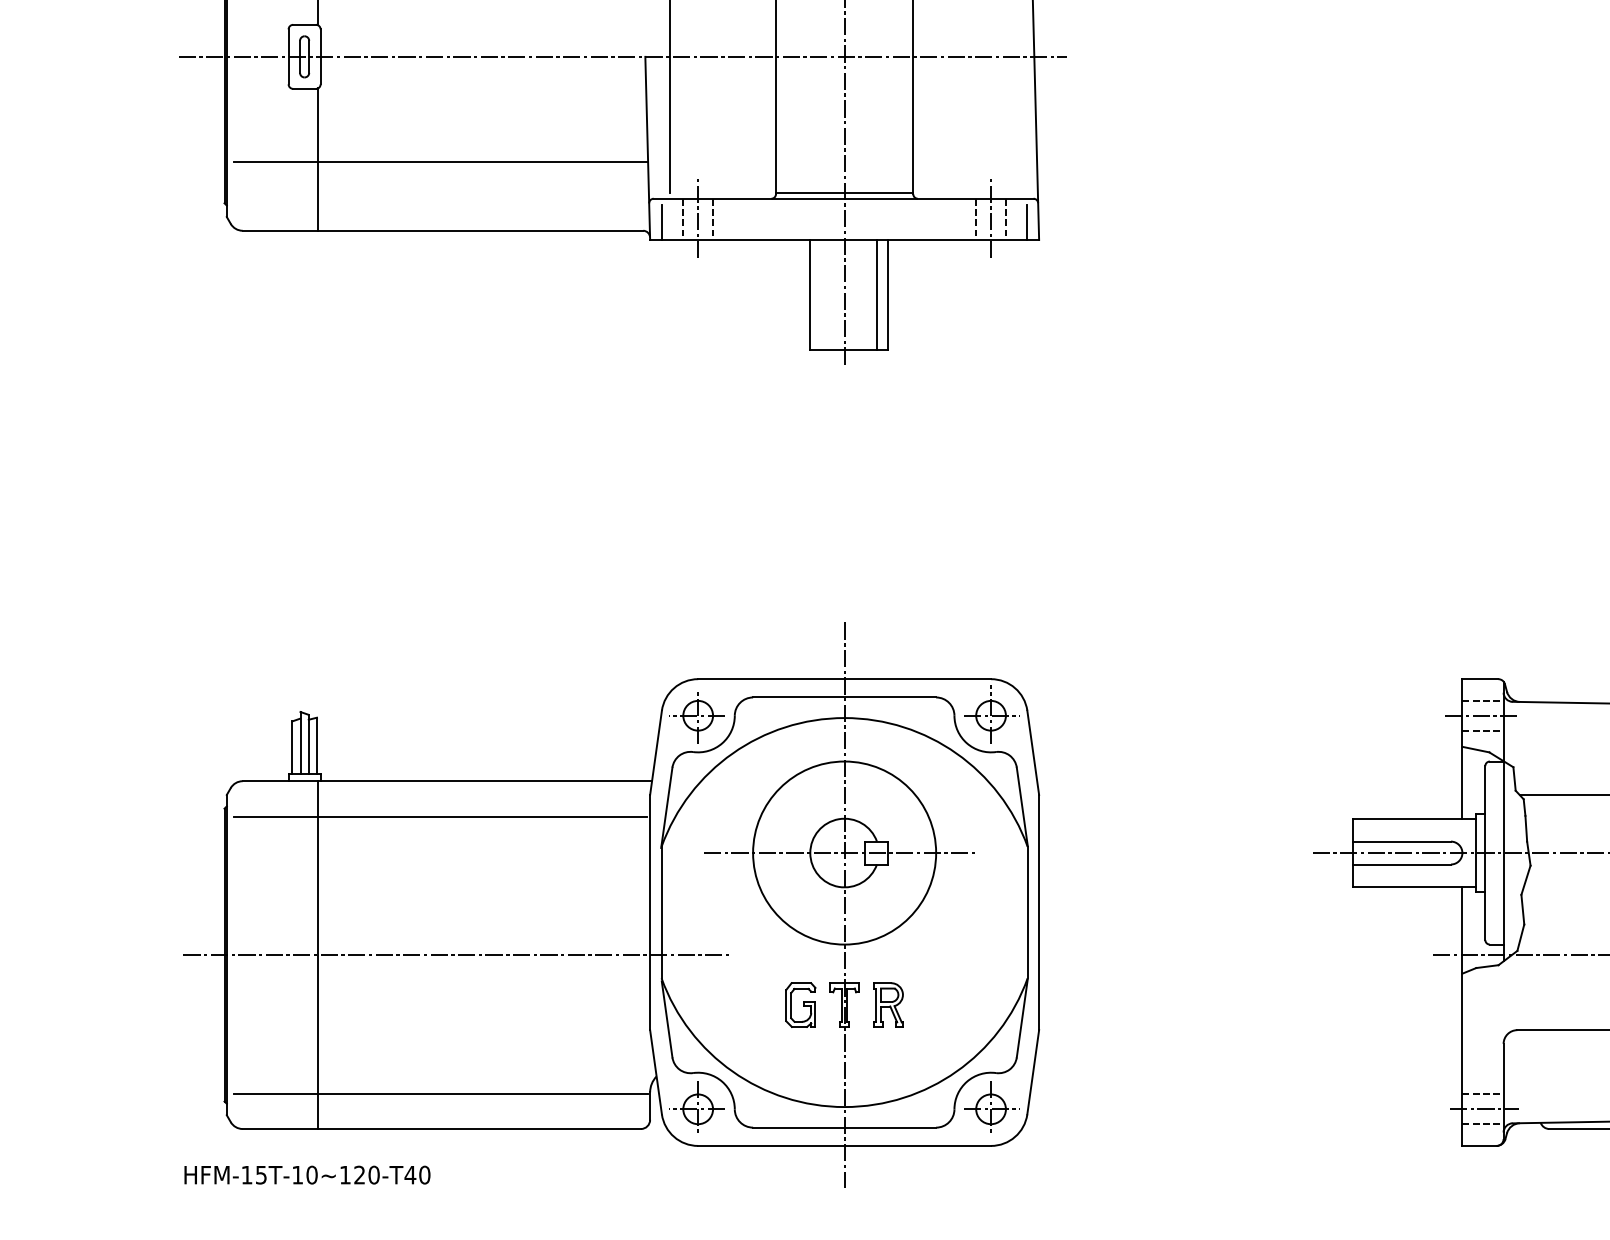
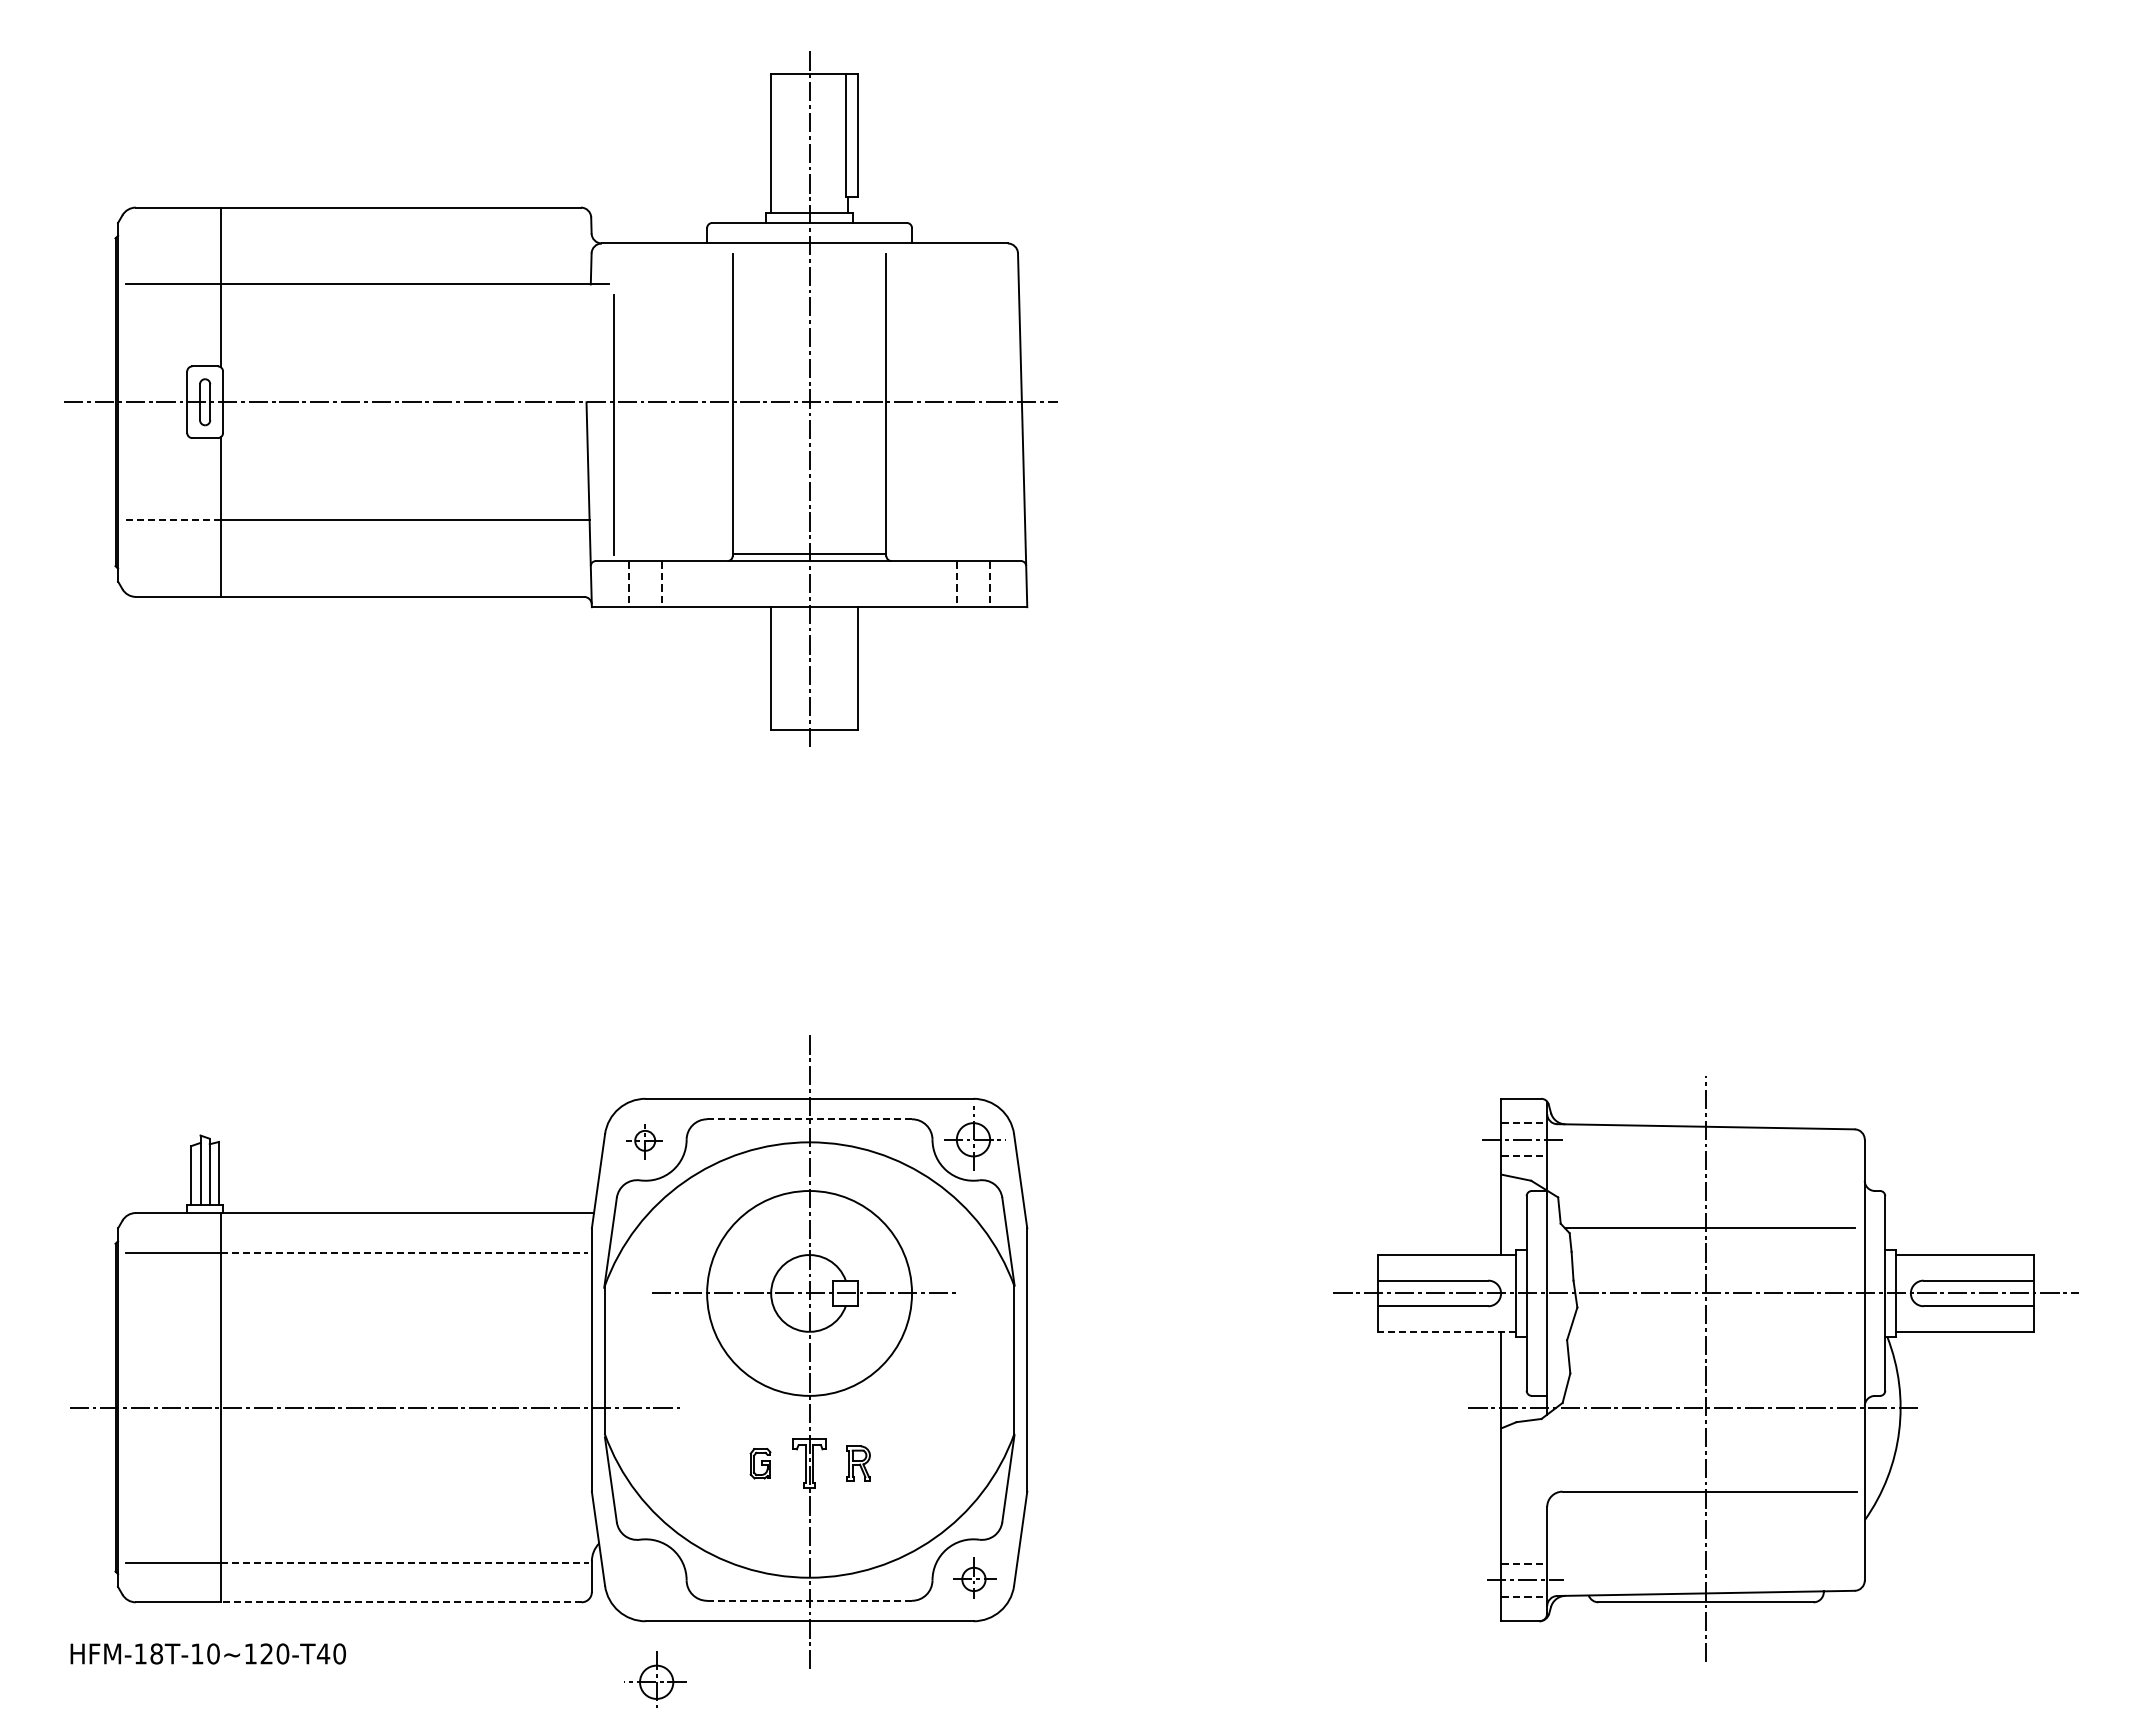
line: (276, 162) -> (173, 520), solid -> dashed
line: (698, 218) -> (645, 583), removed
line: (991, 218) -> (973, 583), removed
line: (662, 222) -> (605, 587), removed
line: (1027, 222) -> (1014, 587), removed
line: (876, 294) -> (845, 668), removed
line: (845, 697) -> (810, 1119), solid -> dashed
part: (697, 718) -> (644, 1142), size x0.6
line: (482, 816) -> (404, 1252), solid -> dashed
line: (1413, 887) -> (1446, 1331), solid -> dashed
part: (800, 1004) -> (760, 1463), size x0.6
part: (888, 1004) -> (858, 1463), size x0.7
line: (483, 1093) -> (405, 1562), solid -> dashed
part: (697, 1106) -> (655, 1679), moved
part: (991, 1106) -> (974, 1577), size x0.7
line: (845, 1127) -> (810, 1600), solid -> dashed
line: (480, 1129) -> (401, 1602), solid -> dashed
text: (261, 1174) -> (156, 1653), HFM-15T-10~120-T40 -> HFM-18T-10~120-T40

